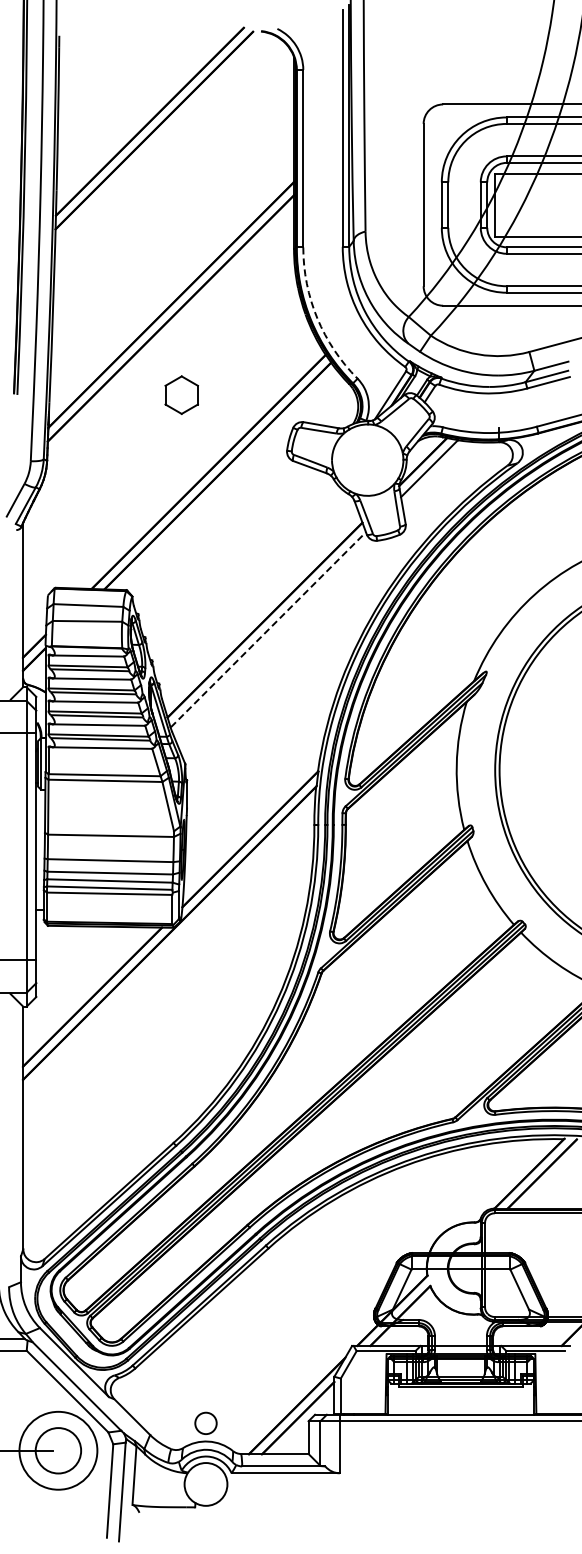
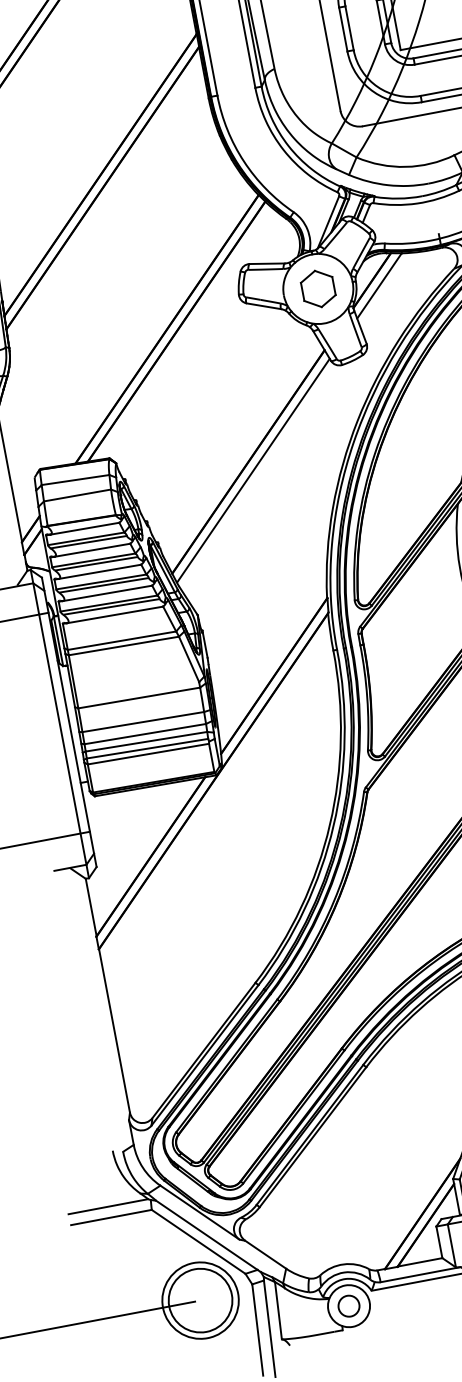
arc: (317, 318) -> (244, 161), dashed -> solid
part: (181, 394) -> (317, 288), moved
line: (268, 629) -> (253, 470), dashed -> solid
circle: (205, 1422) -> (348, 1305), moved
circle: (57, 1450) -> (199, 1300), size x1.43

